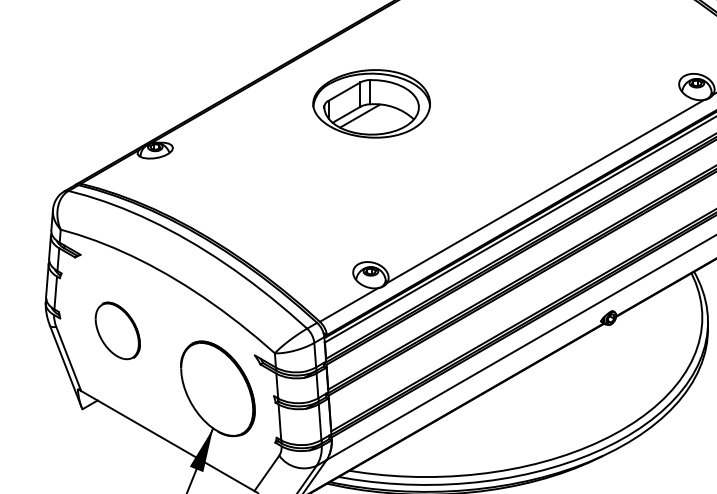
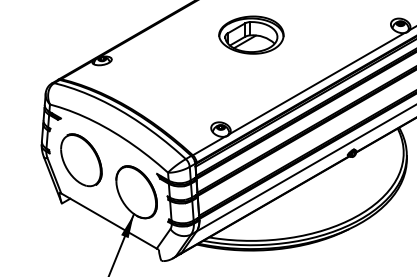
part: (371, 102) -> (251, 34), moved
part: (117, 331) -> (81, 160), size x1.67

